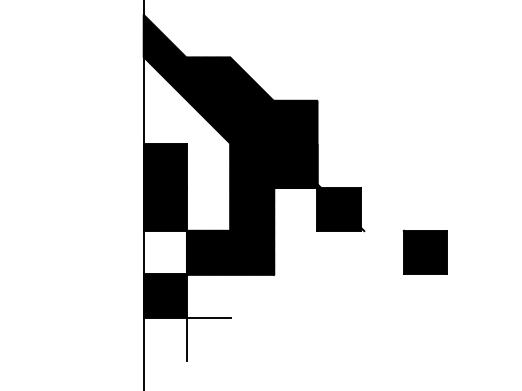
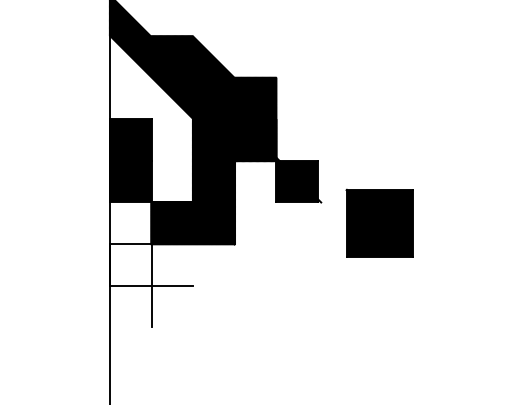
part: (425, 251) -> (379, 222), size x1.6
fill: (165, 295) -> (130, 264), removed

